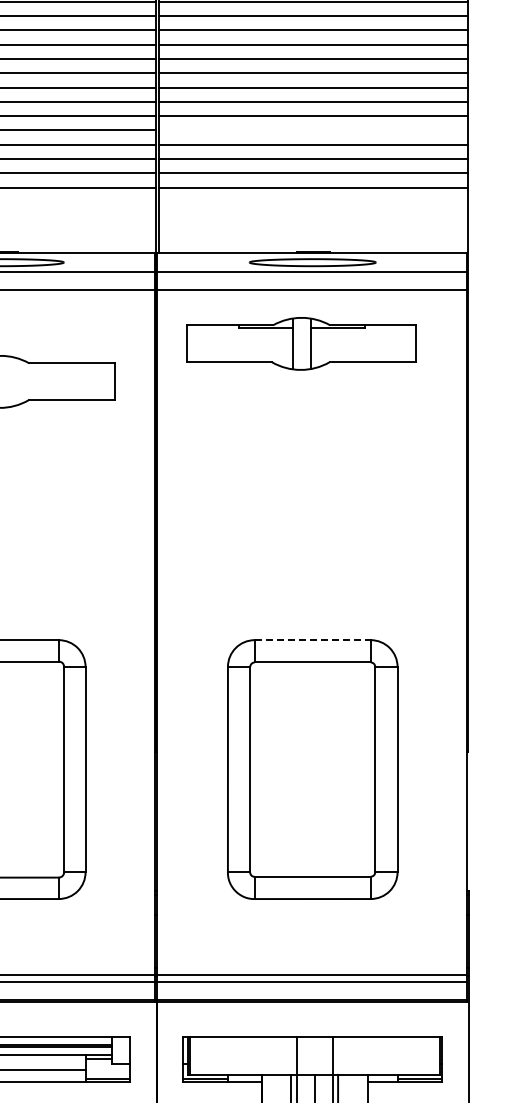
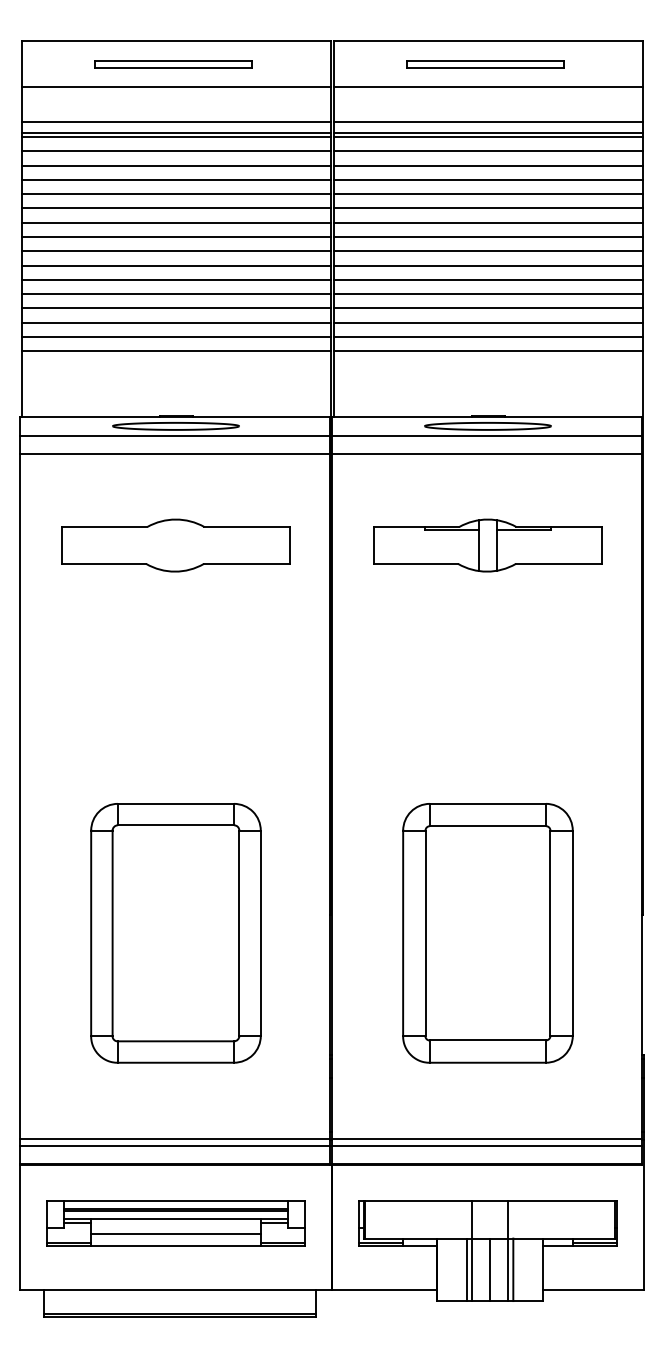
line: (313, 130) -> (488, 294), added
part: (301, 343) -> (487, 545), moved
line: (313, 639) -> (488, 803), dashed -> solid

